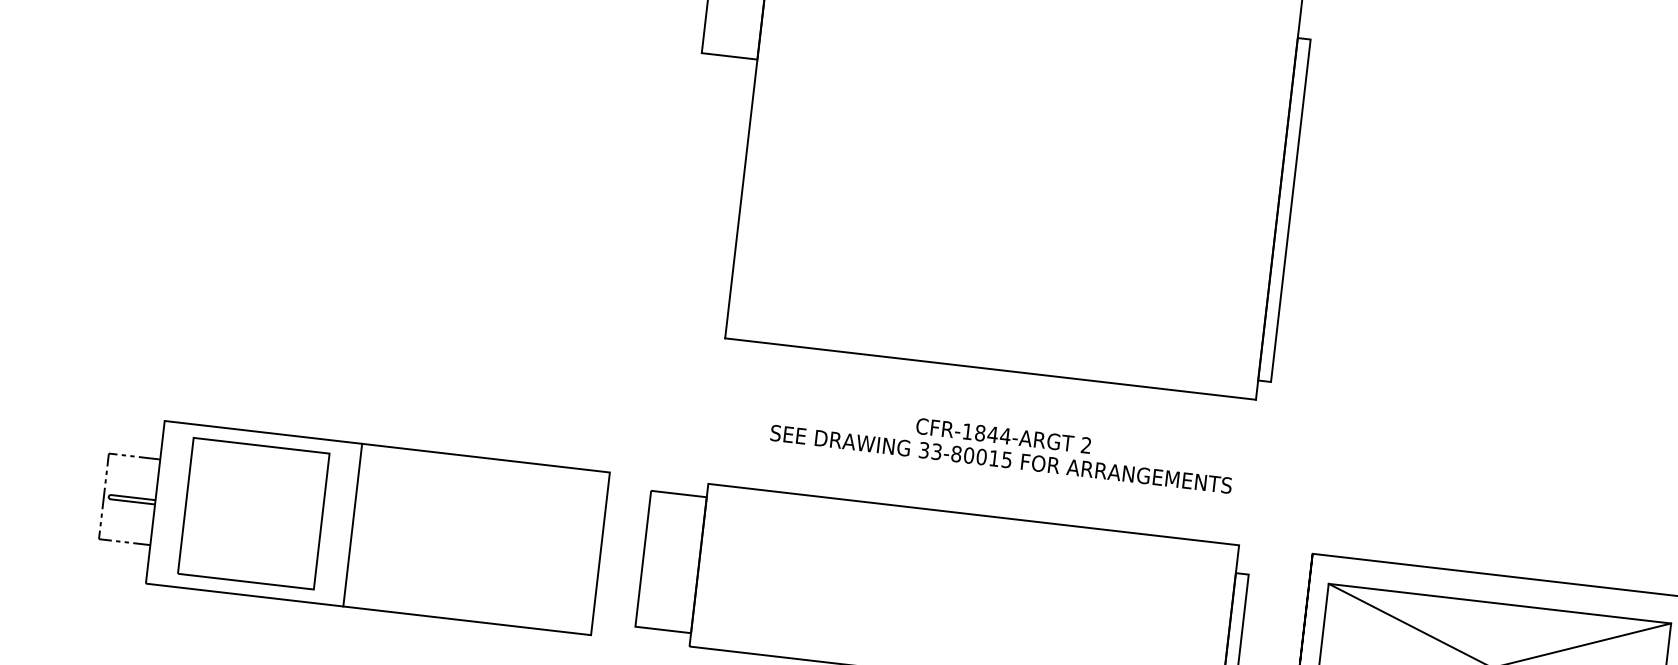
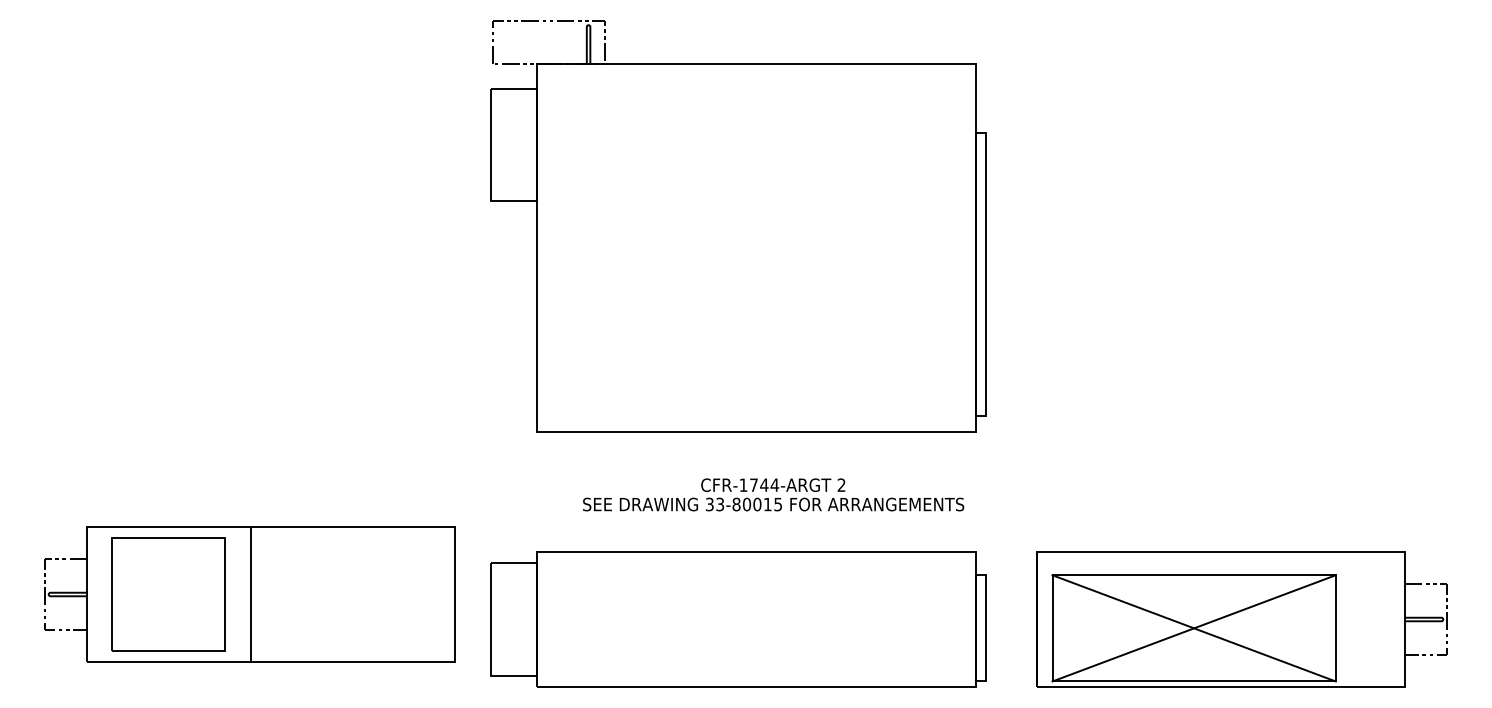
text: (981, 432) -> (754, 484), CFR-1844-ARGT -> CFR-1744-ARGT
part: (351, 525) -> (249, 594), moved

